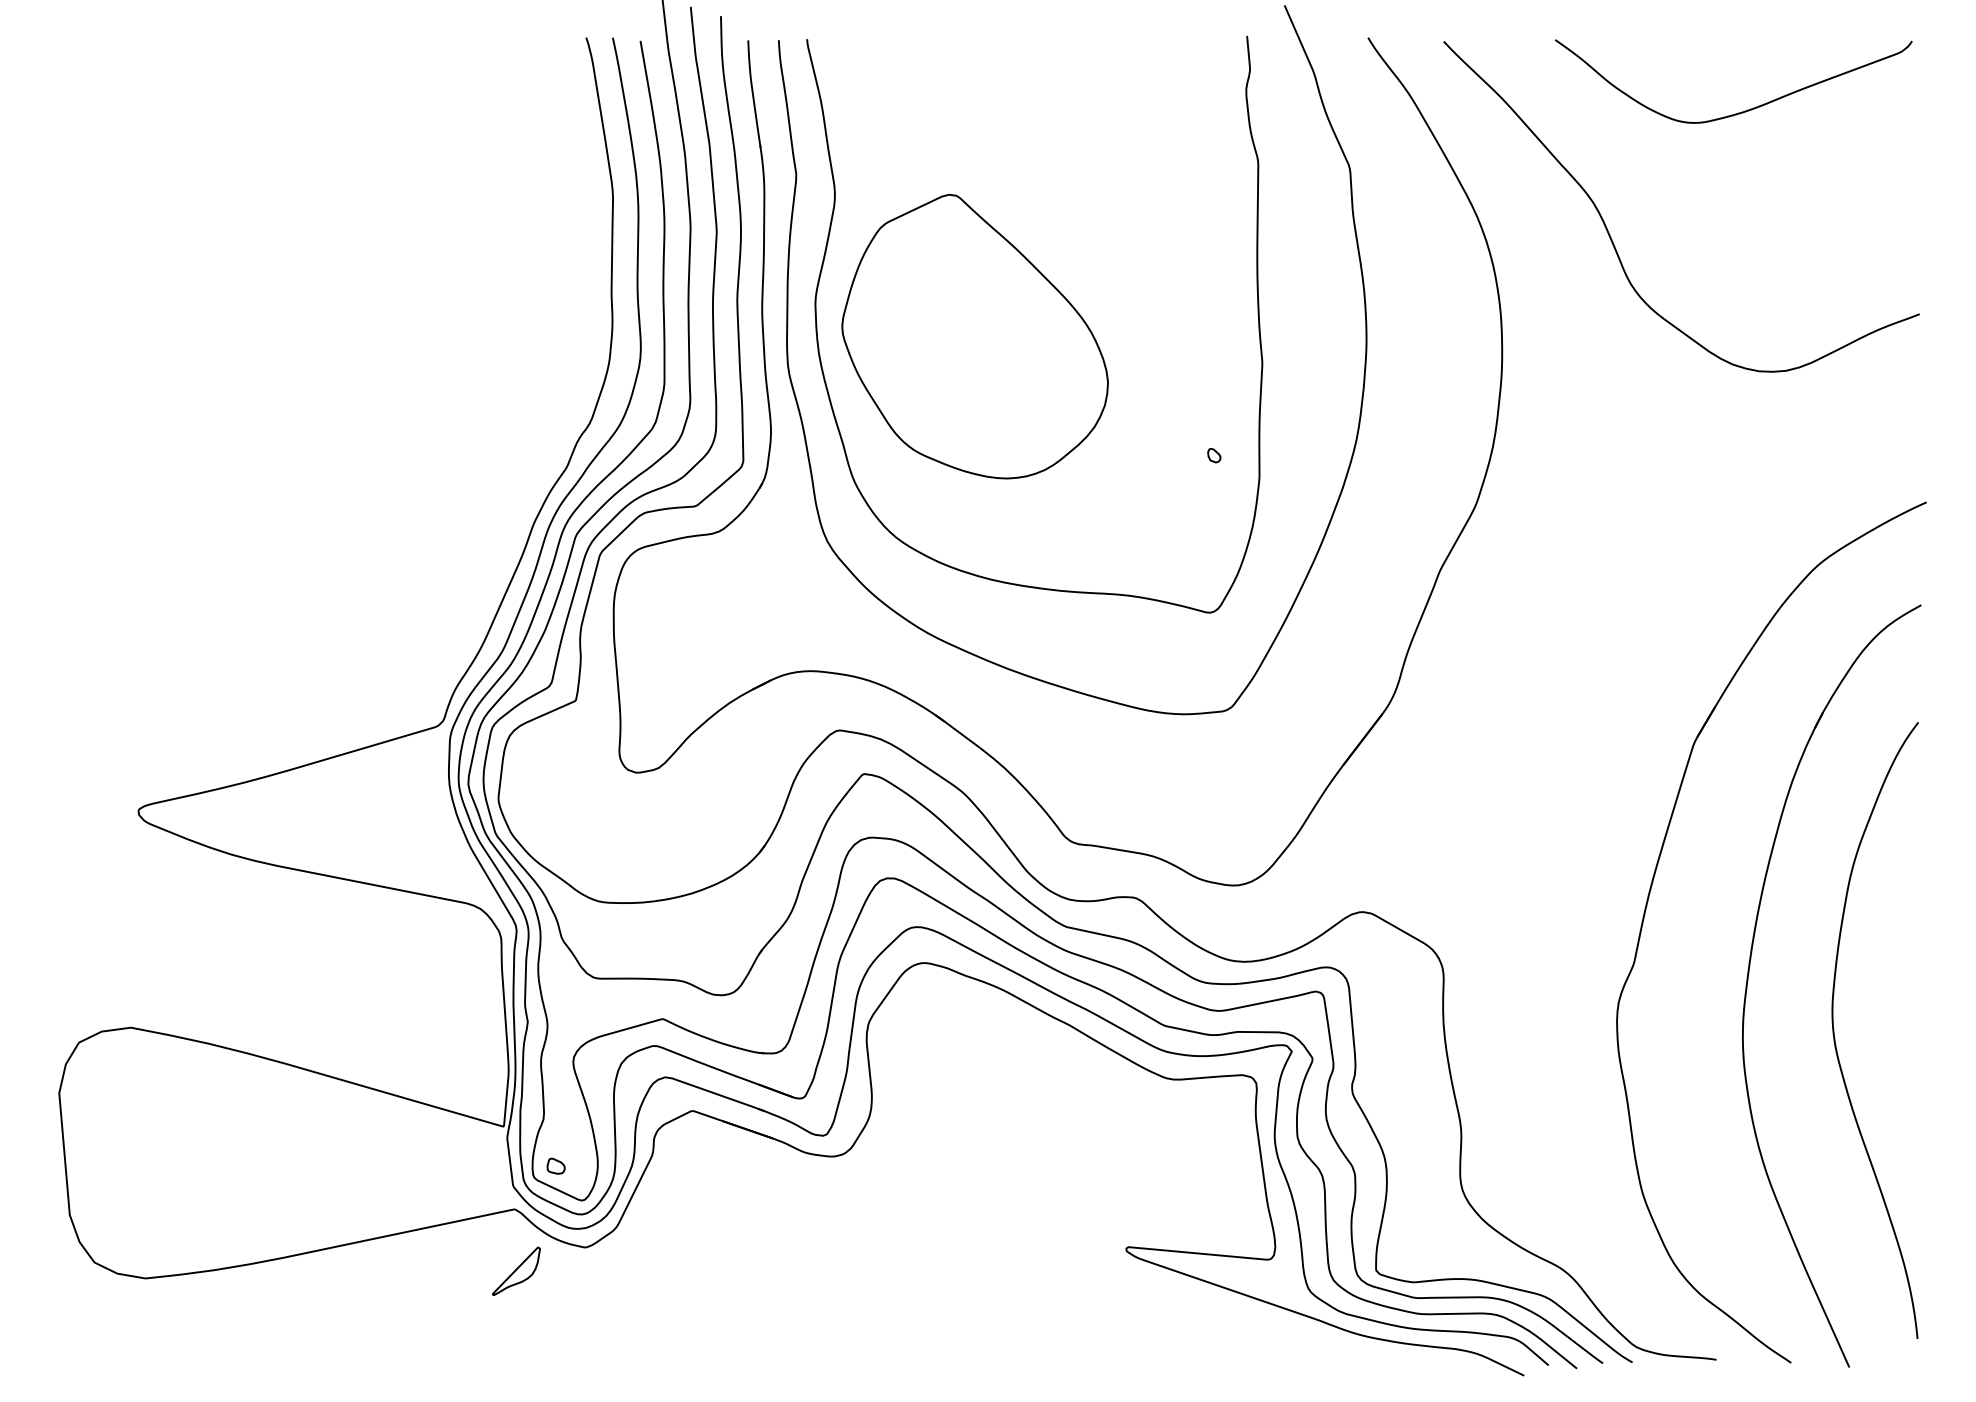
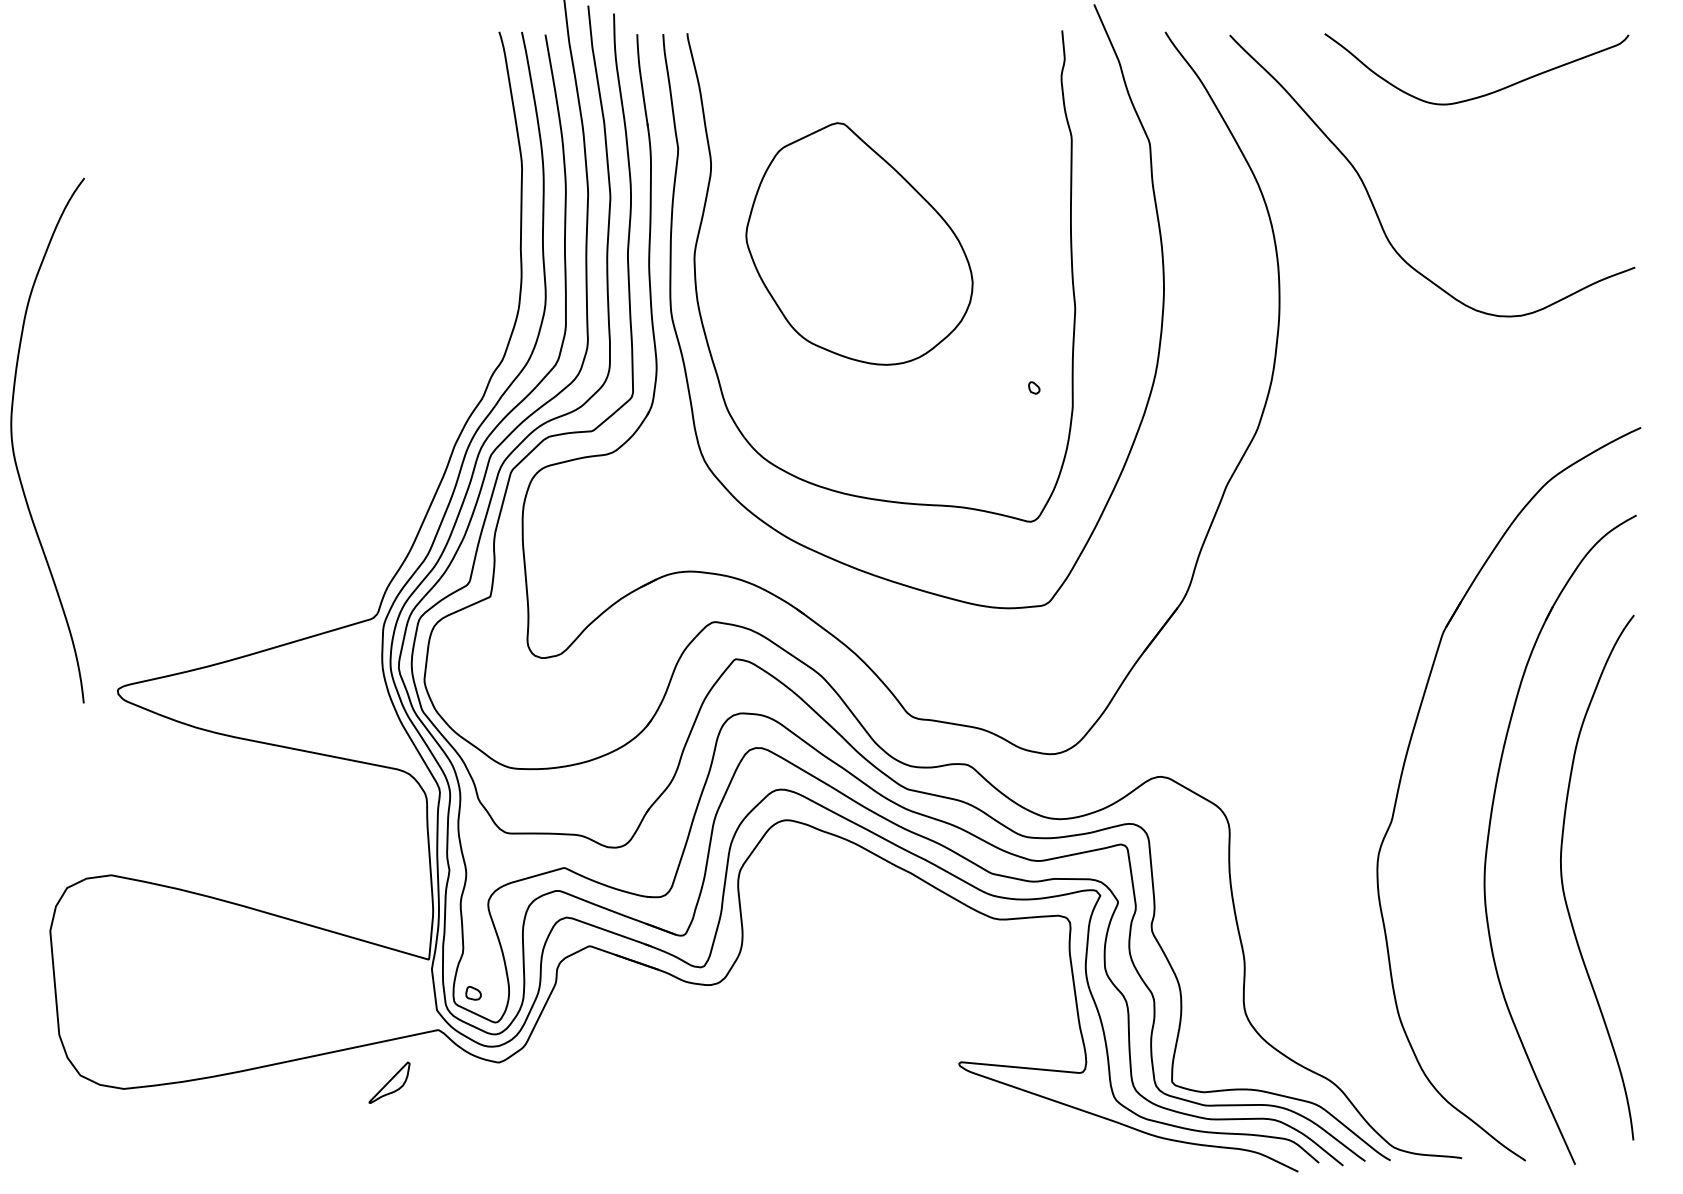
part: (974, 336) -> (858, 243), moved
curve: (16, 525) -> (13, 447), added
part: (516, 1270) -> (389, 1082), moved

